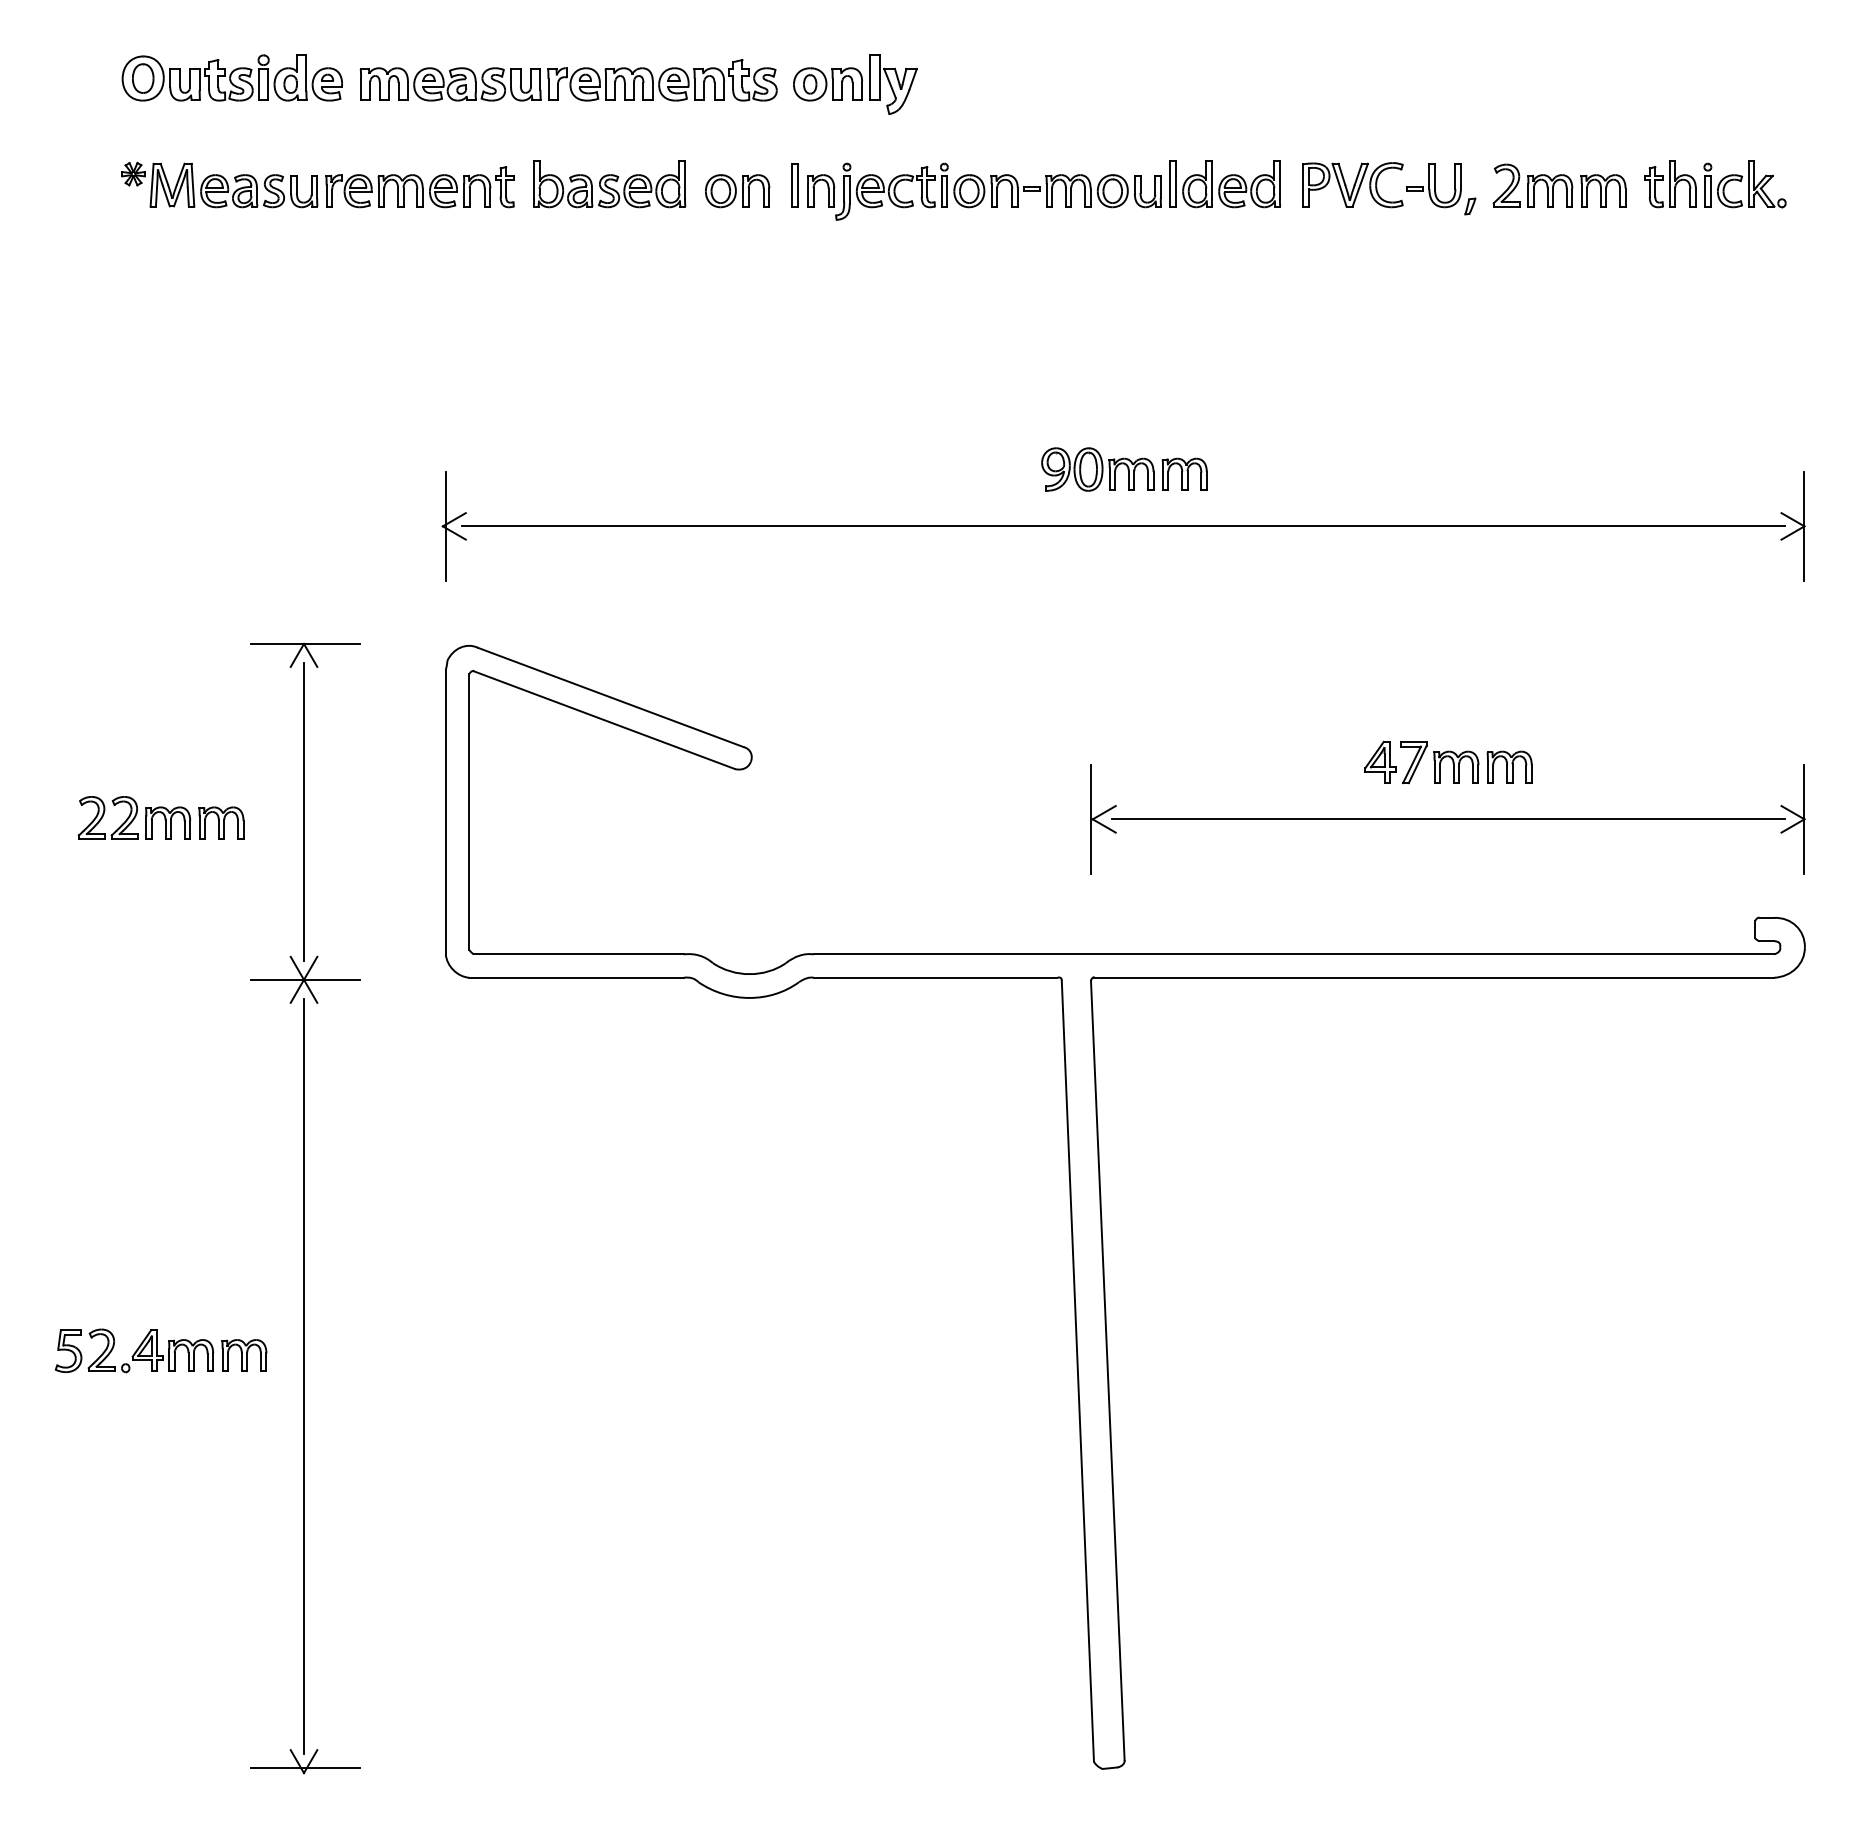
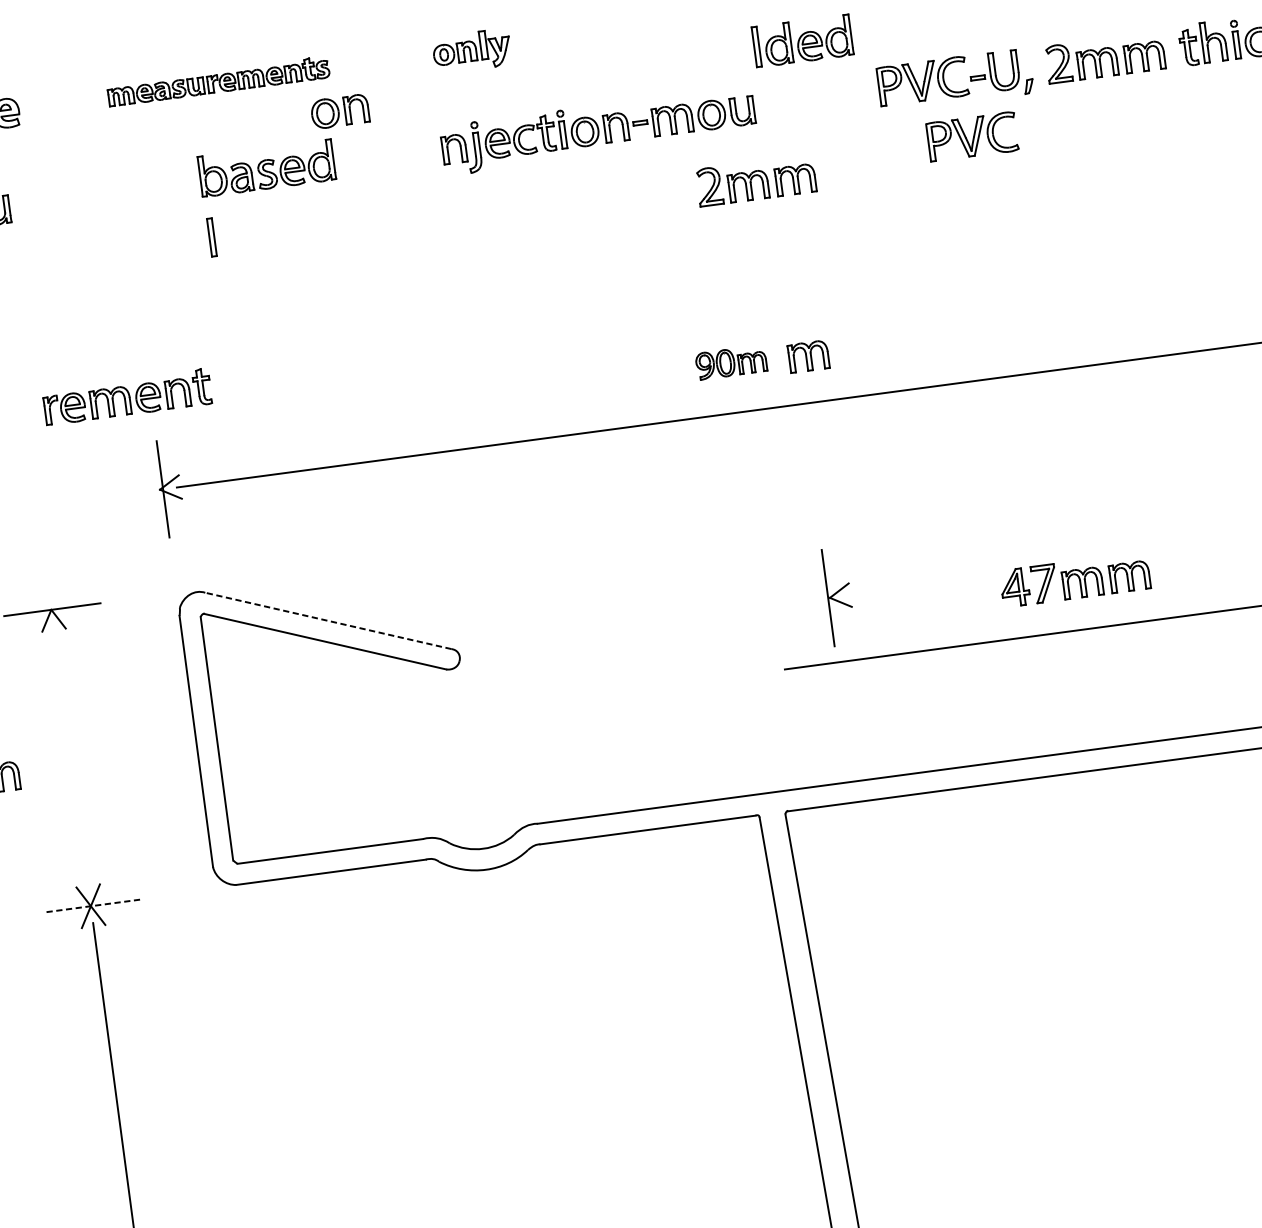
part: (568, 80) -> (218, 81), size x0.6
part: (855, 84) -> (472, 51), size x0.7
part: (1224, 184) -> (802, 41), moved
part: (794, 185) -> (211, 237), moved
part: (419, 187) -> (126, 397), moved
part: (737, 191) -> (340, 111), moved
part: (1399, 254) -> (972, 137), added
part: (1152, 270) -> (756, 180), added
part: (1097, 469) -> (730, 362), size x0.7
line: (610, 697) -> (328, 621), solid -> dashed
line: (304, 811) -> (71, 757), removed
part: (1103, 819) -> (839, 596), moved
line: (305, 979) -> (92, 905), solid -> dashed

